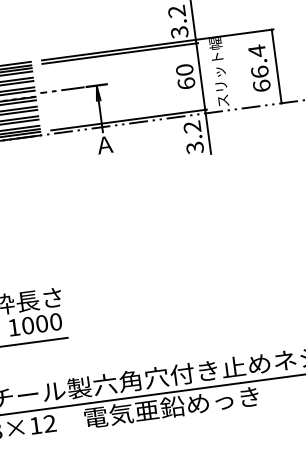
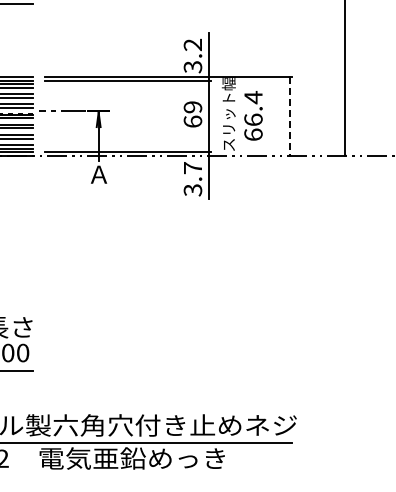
line: (276, 66) -> (289, 116), solid -> dashed
text: (259, 67) -> (253, 115), moved
text: (185, 70) -> (193, 107), 60 -> 69
text: (191, 127) -> (192, 168), 3.2 -> 3.7

